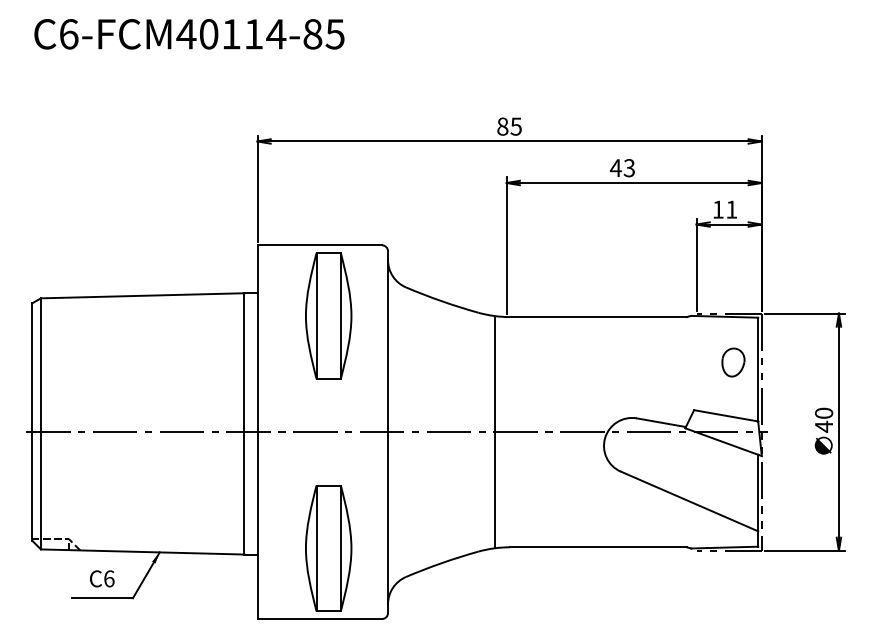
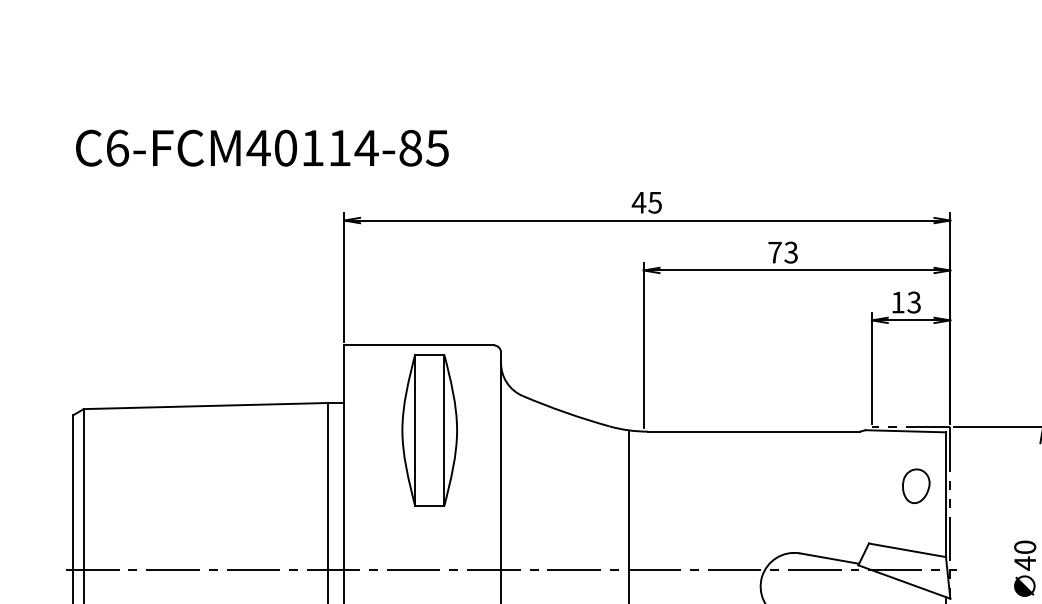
text: (189, 34) -> (262, 148), moved
text: (502, 126) -> (638, 202), 85 -> 45
text: (615, 167) -> (774, 251), 43 -> 73
text: (731, 209) -> (913, 302), 11 -> 13

